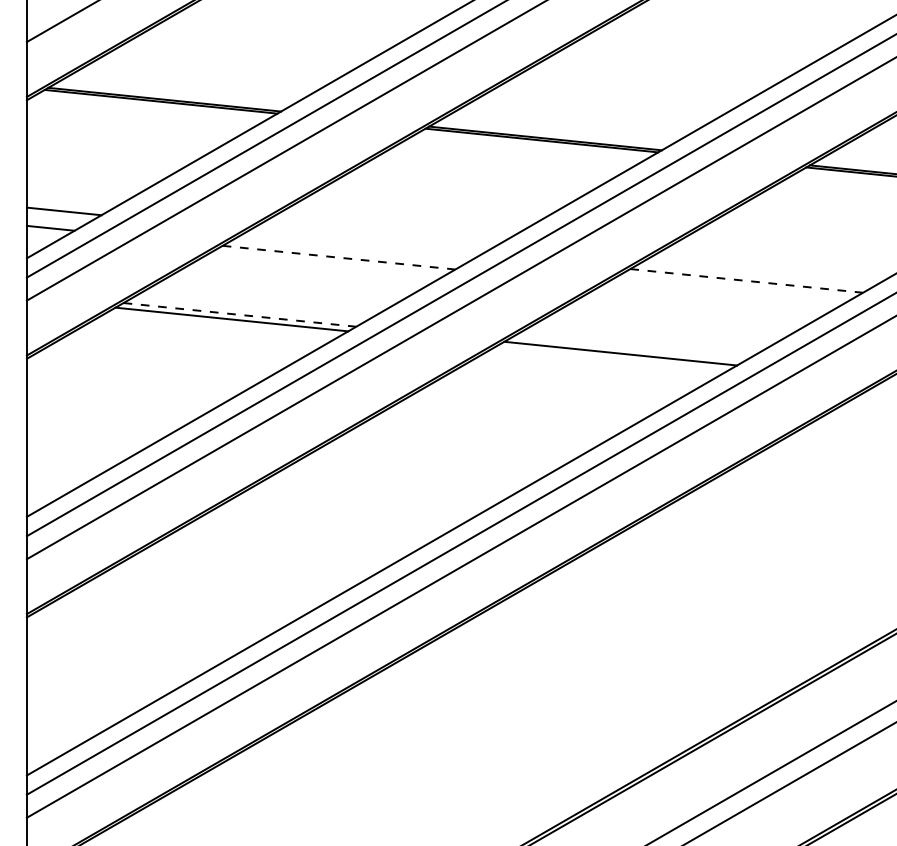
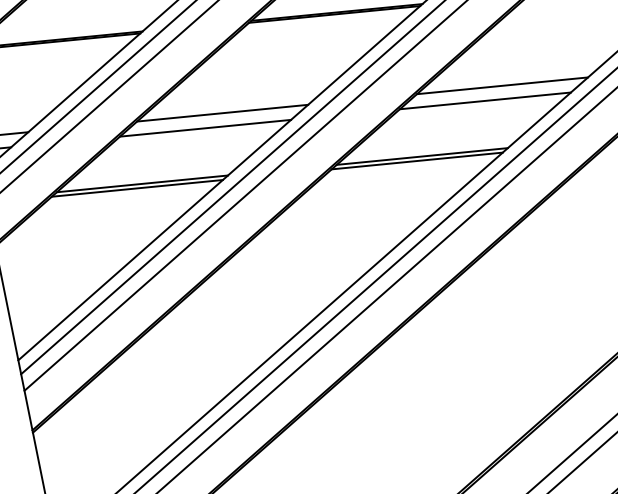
line: (365, 242) -> (222, 113), added
line: (339, 257) -> (205, 128), dashed -> solid
line: (746, 280) -> (502, 85), dashed -> solid
line: (719, 296) -> (485, 100), added
line: (239, 314) -> (142, 183), dashed -> solid
line: (612, 358) -> (417, 161), added

